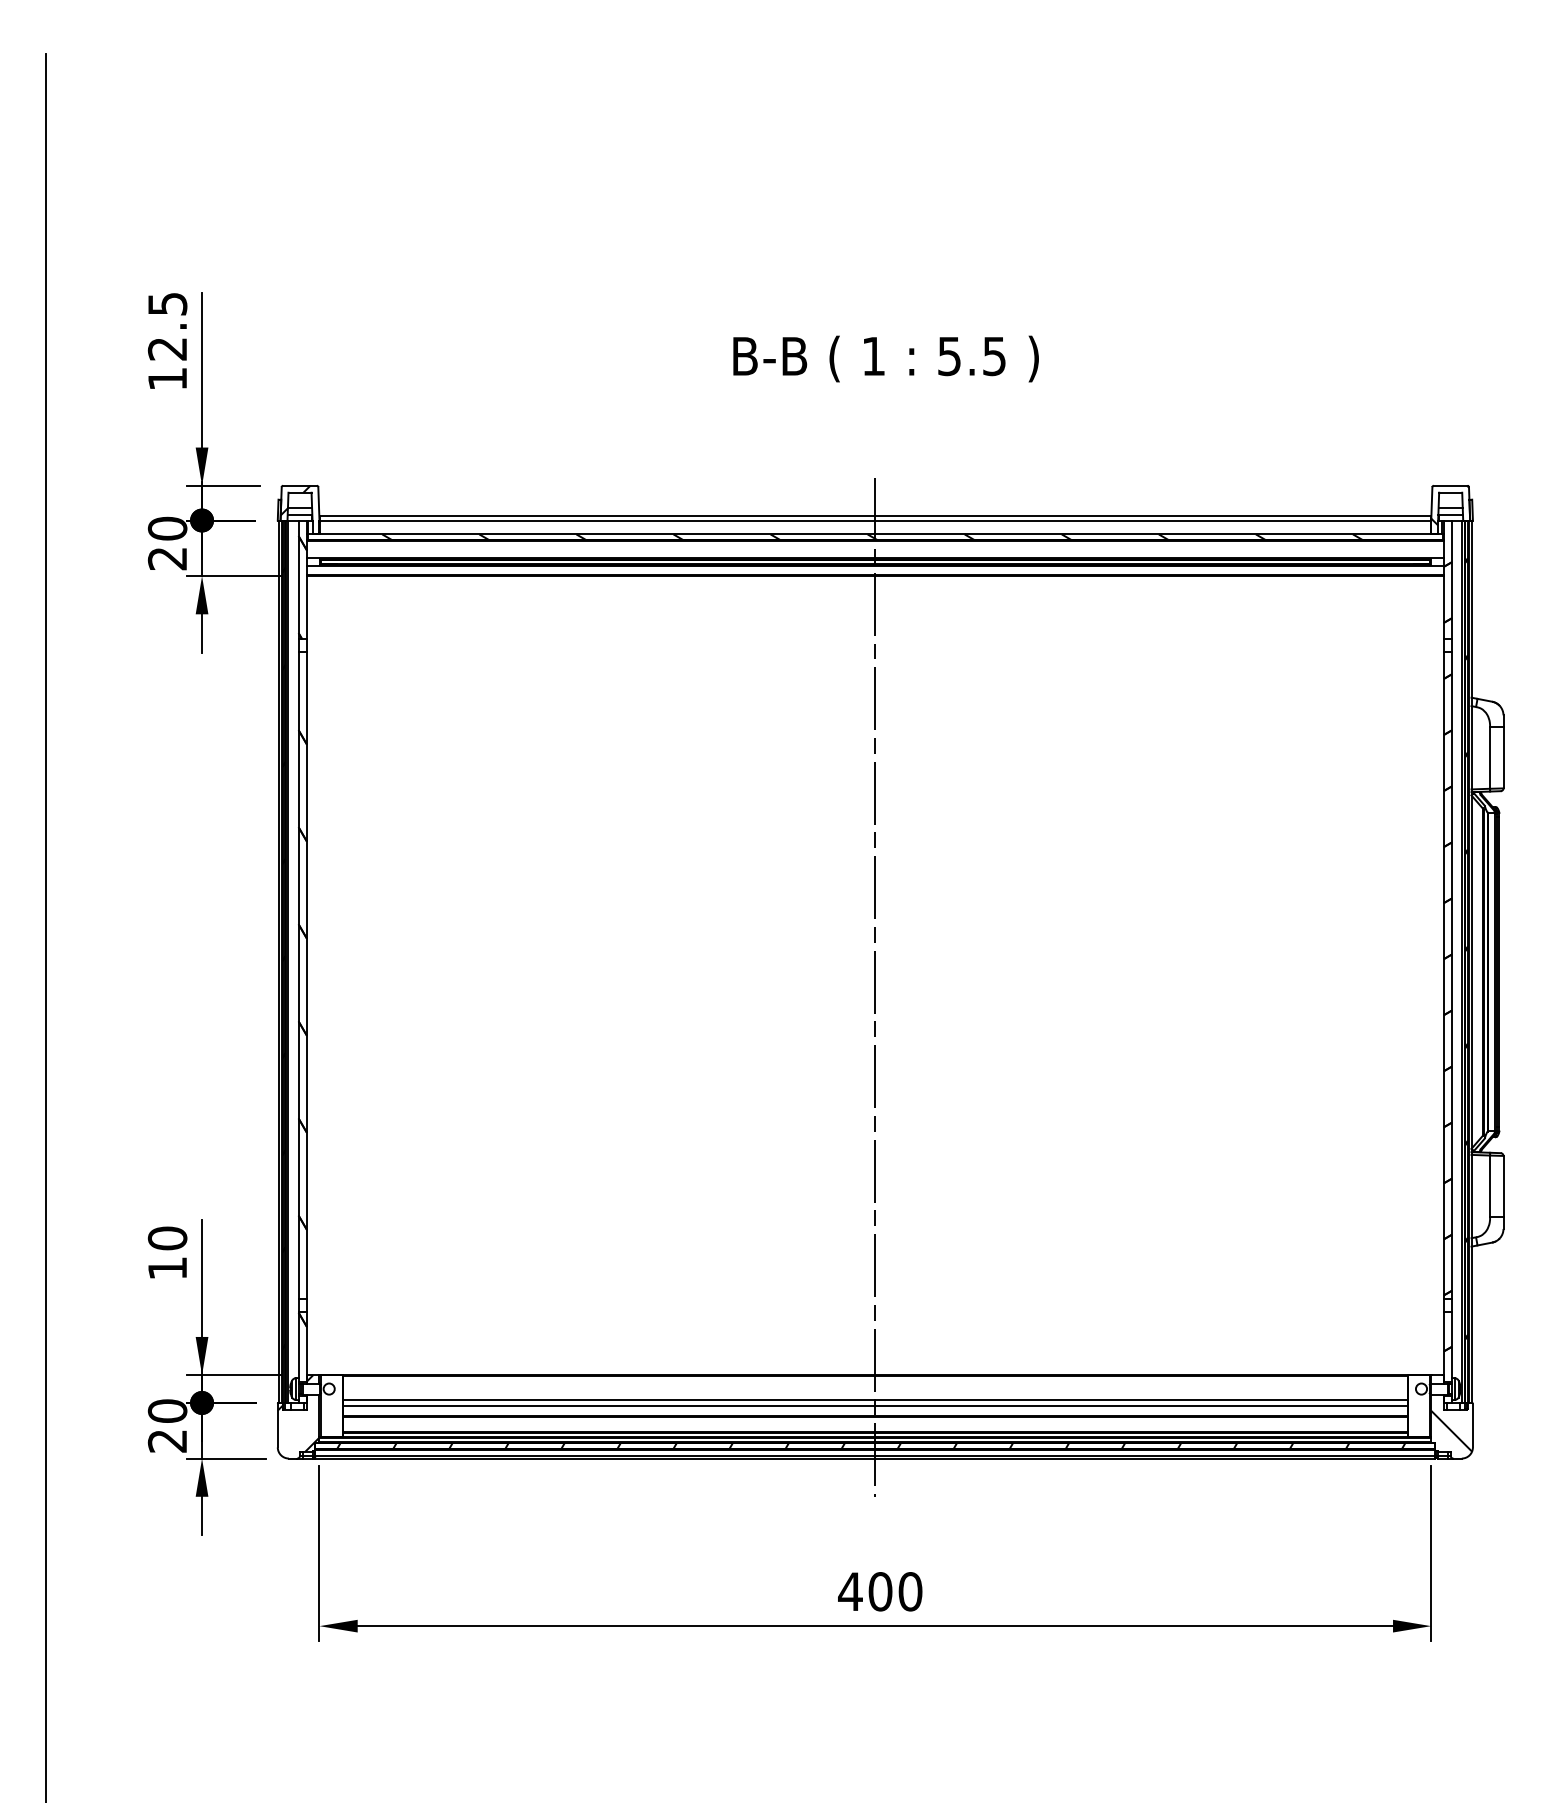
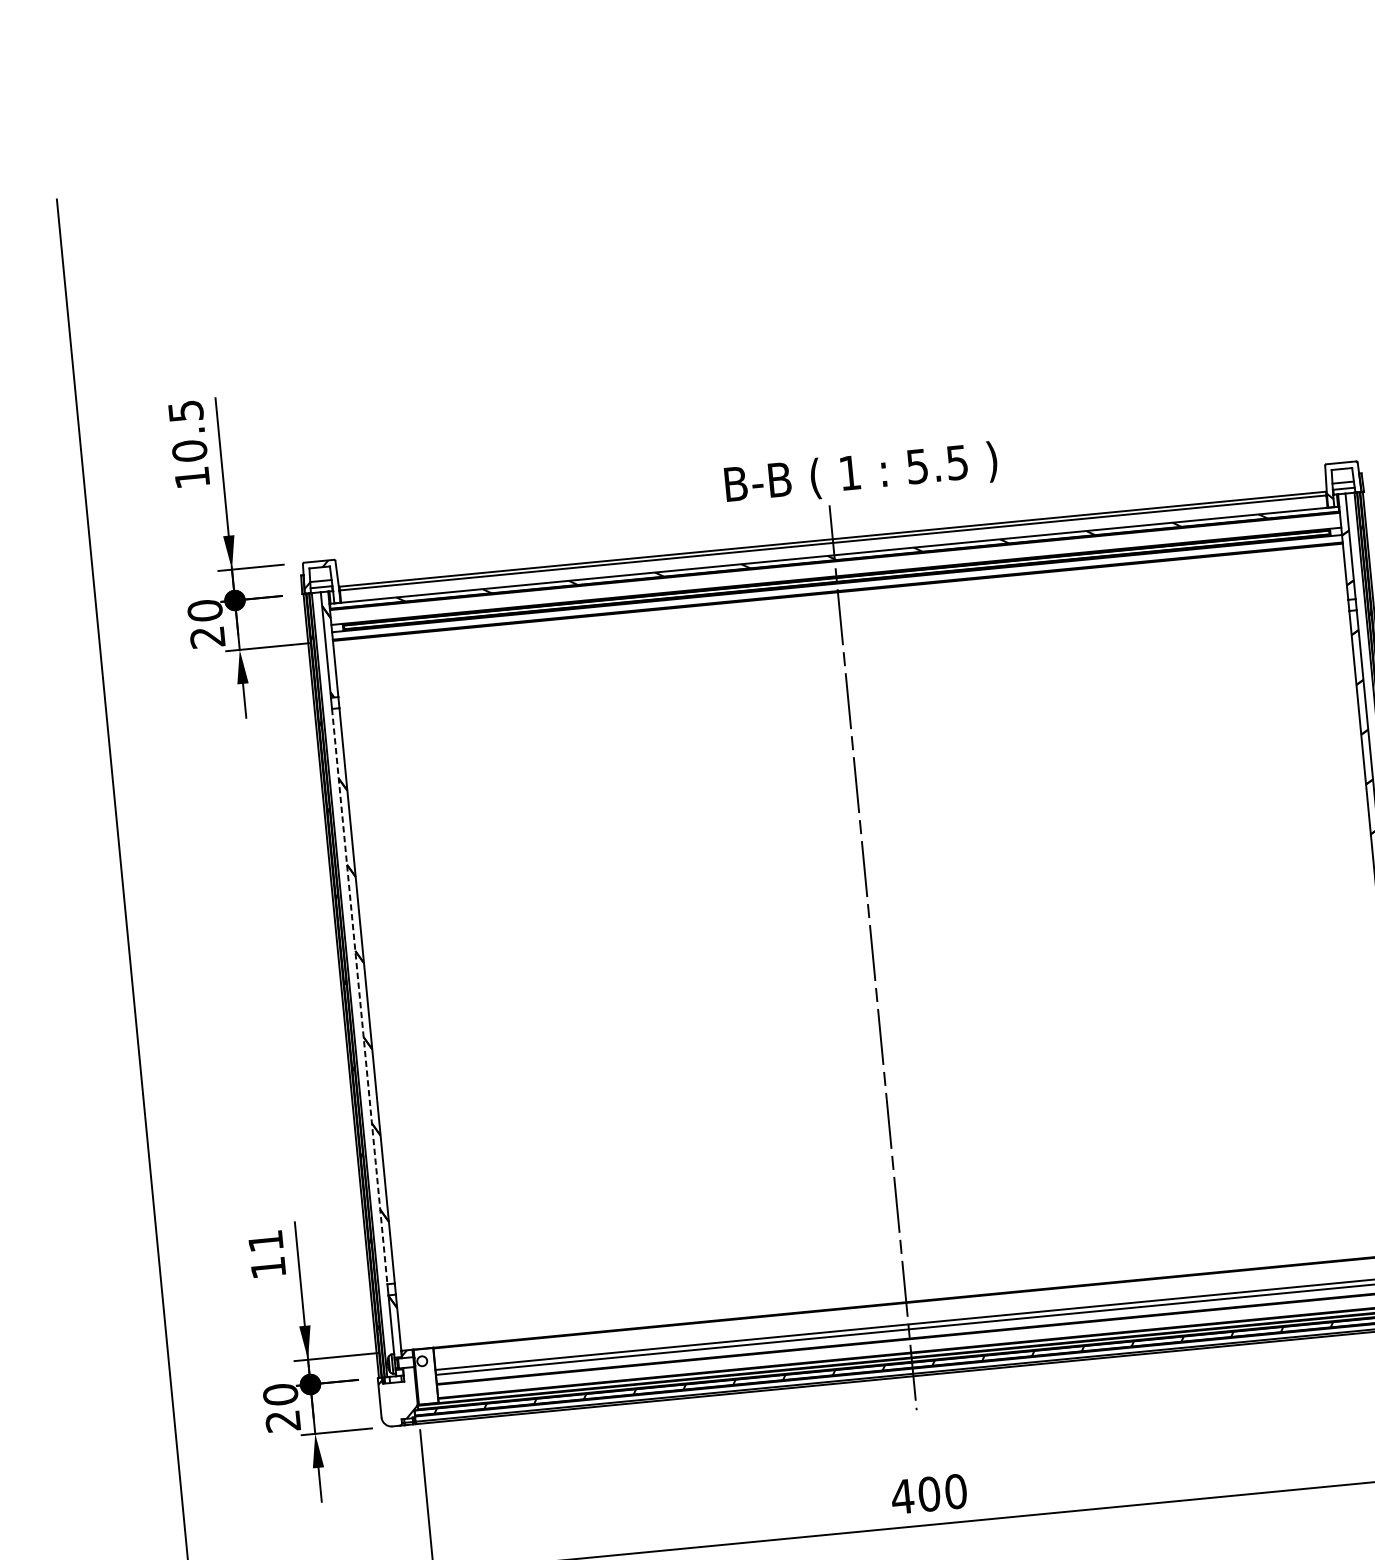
text: (167, 348) -> (189, 450), 12.5 -> 10.5
text: (885, 358) -> (860, 473), moved
line: (298, 975) -> (359, 996), solid -> dashed
text: (167, 1238) -> (265, 1241), 10 -> 11

